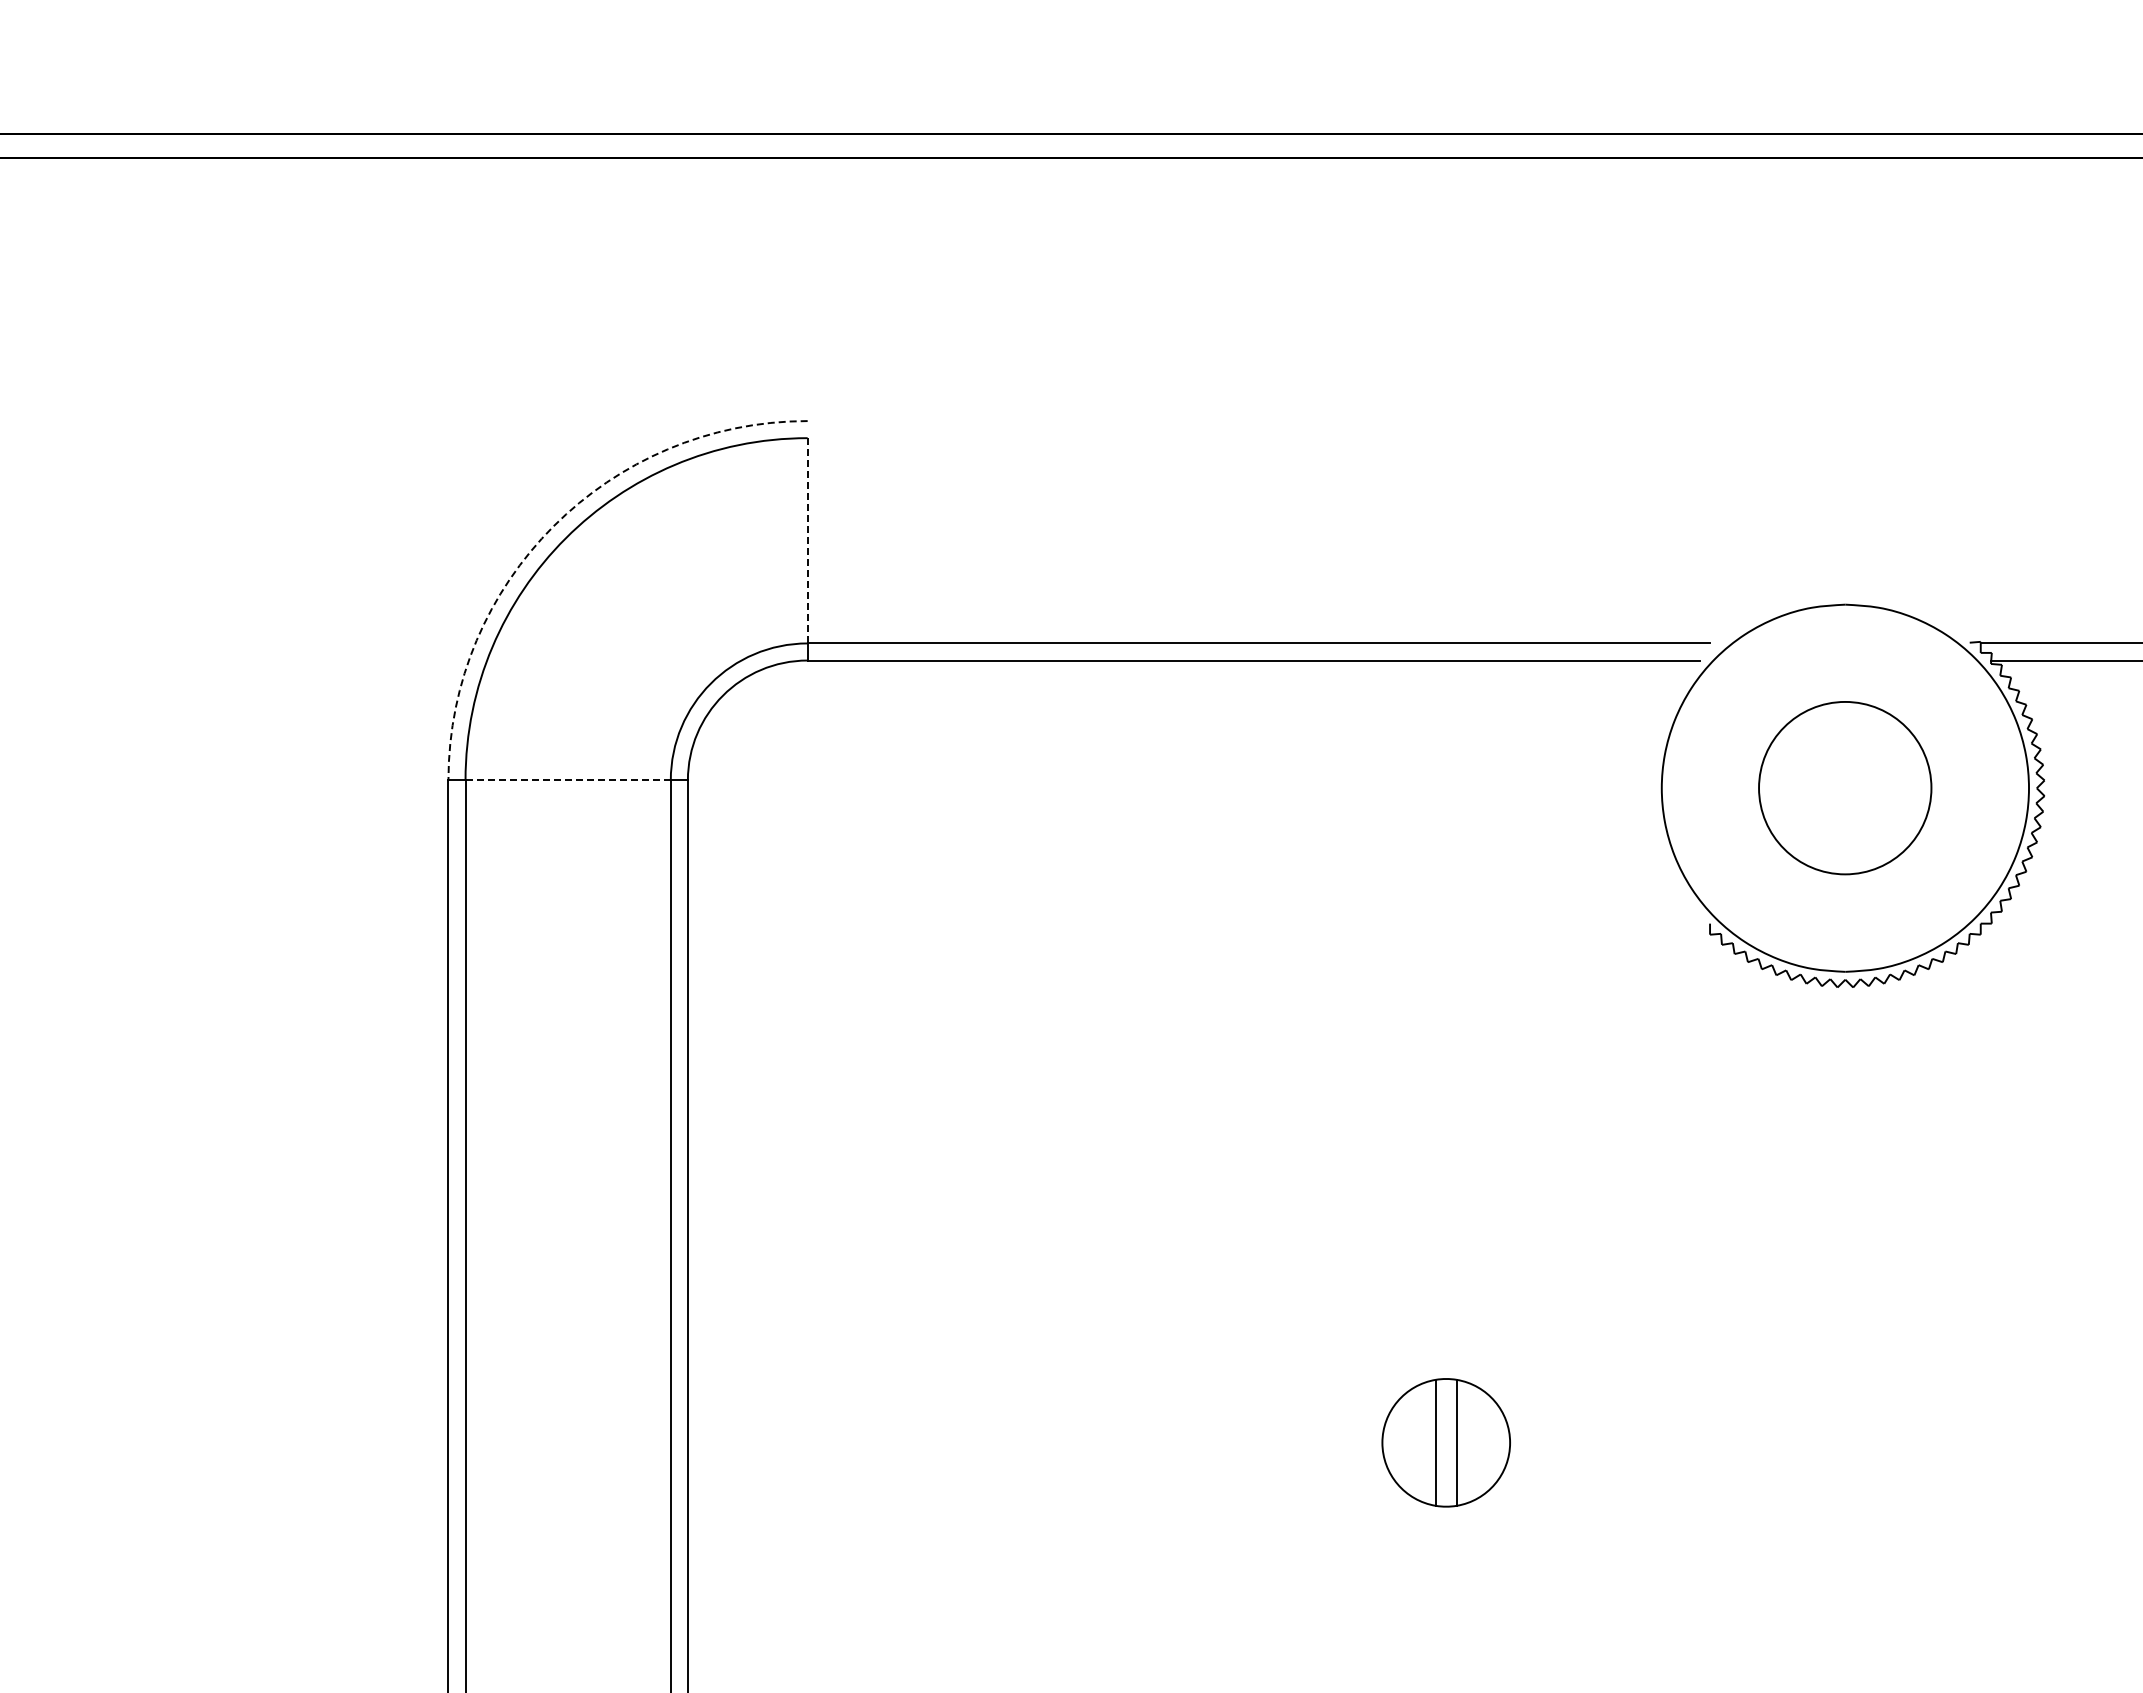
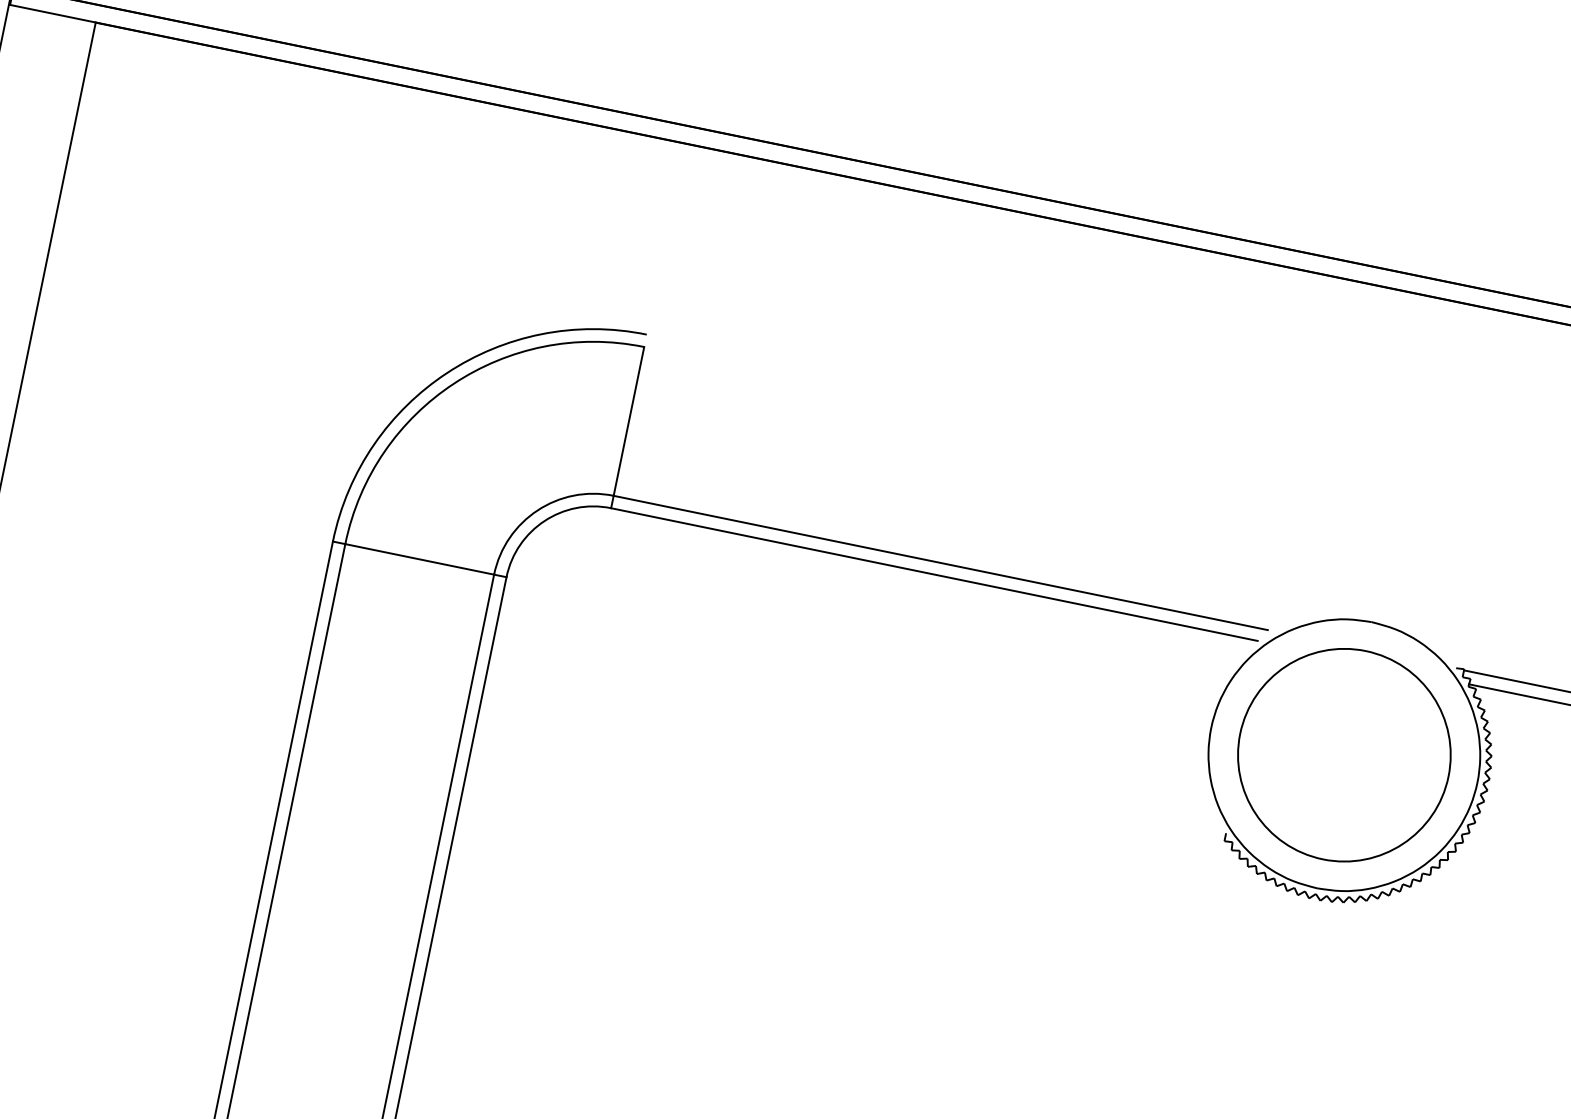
arc: (553, 526) -> (446, 373), dashed -> solid
line: (807, 540) -> (628, 421), dashed -> solid
line: (568, 780) -> (419, 559), dashed -> solid
circle: (1844, 787) -> (1343, 754), size x1.67

